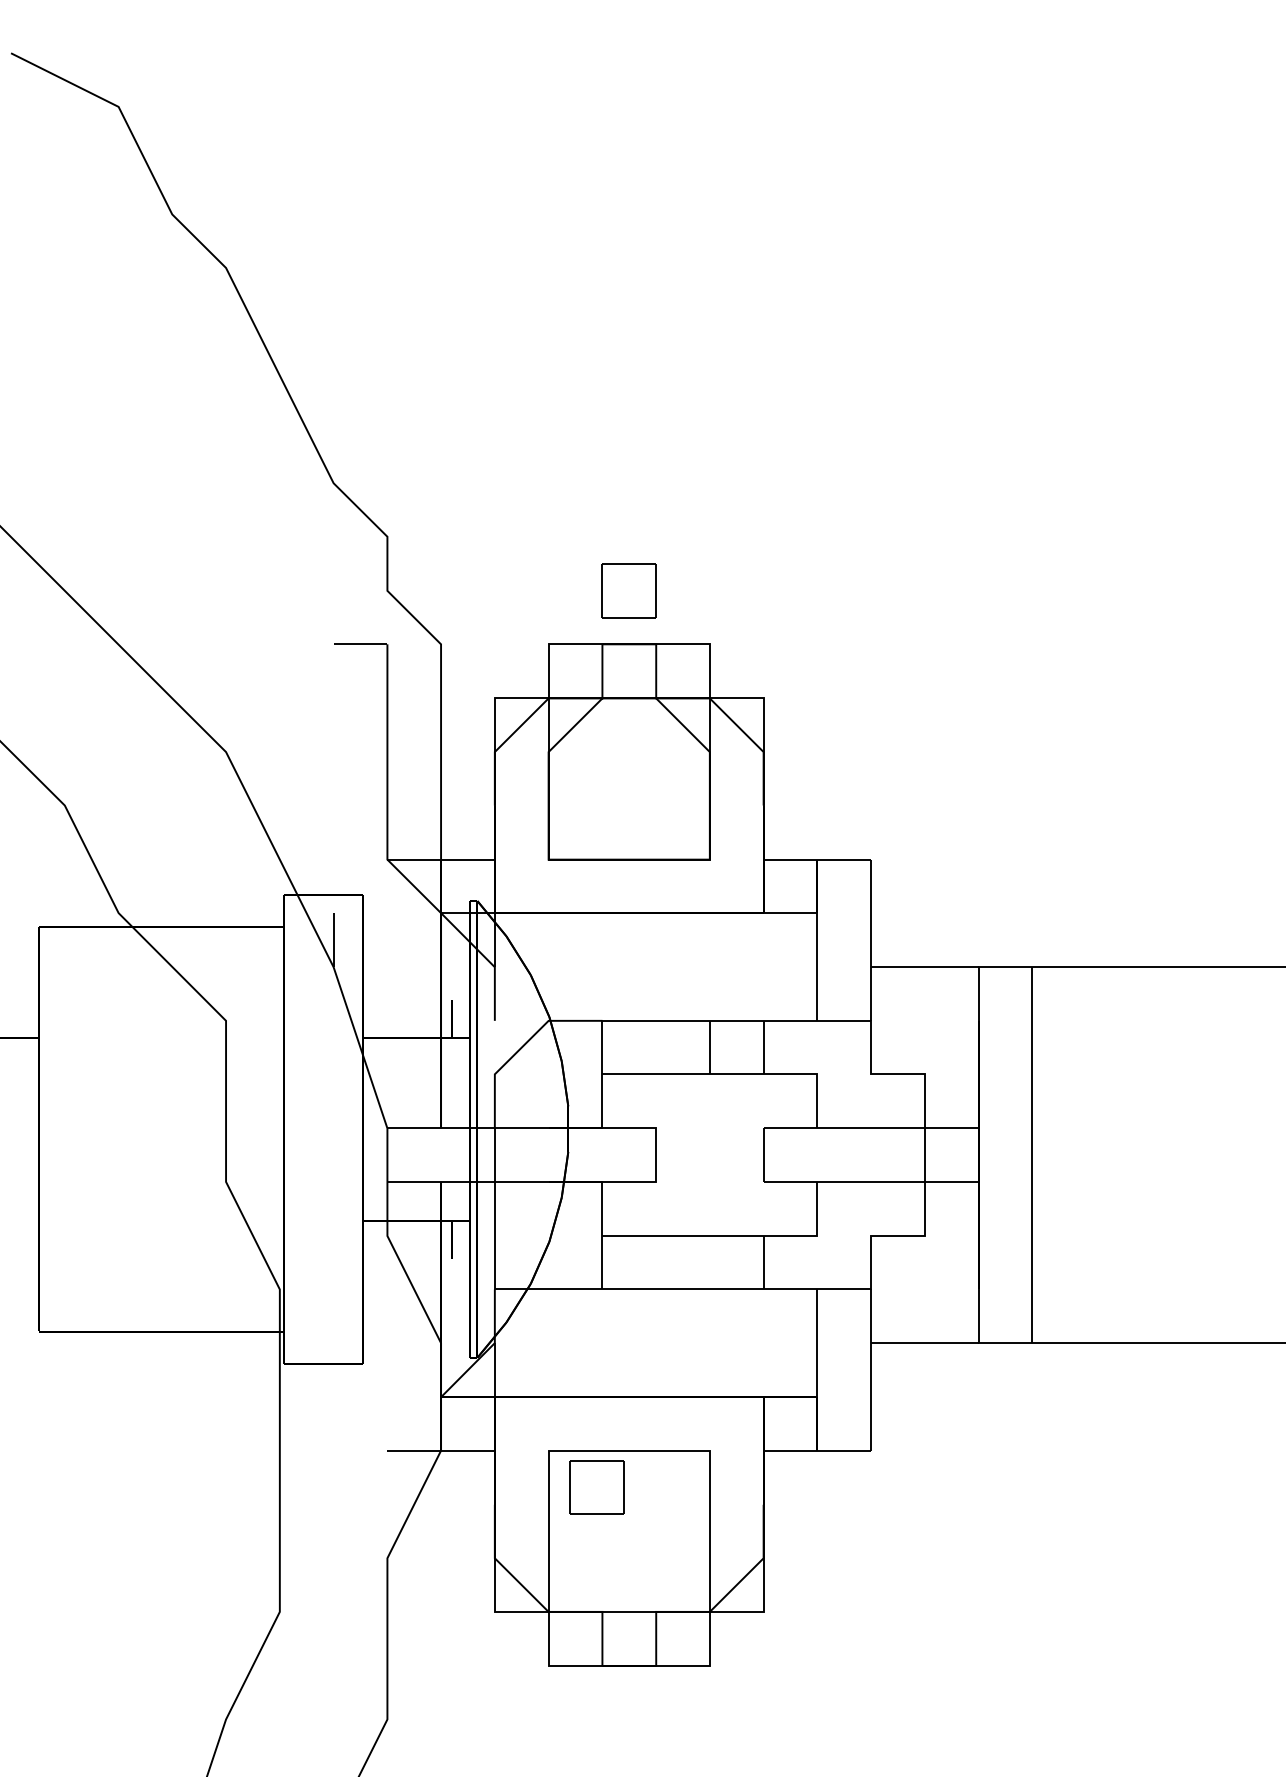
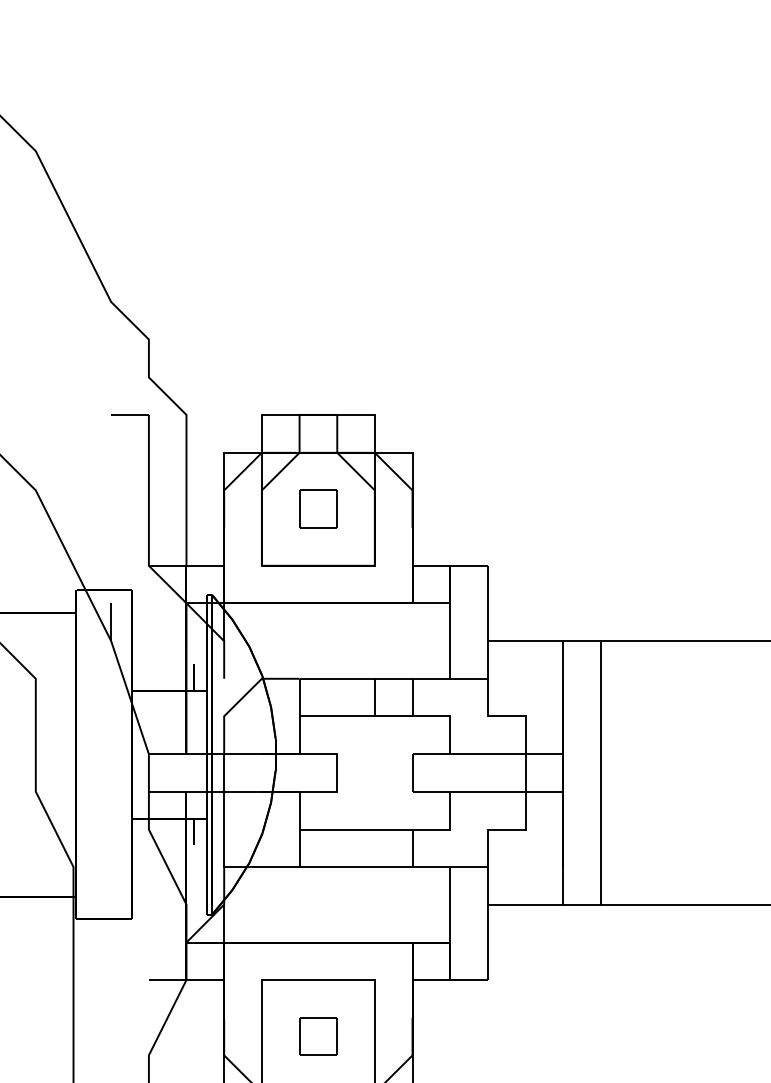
part: (628, 590) -> (317, 508), moved
part: (596, 1487) -> (317, 1036), moved

